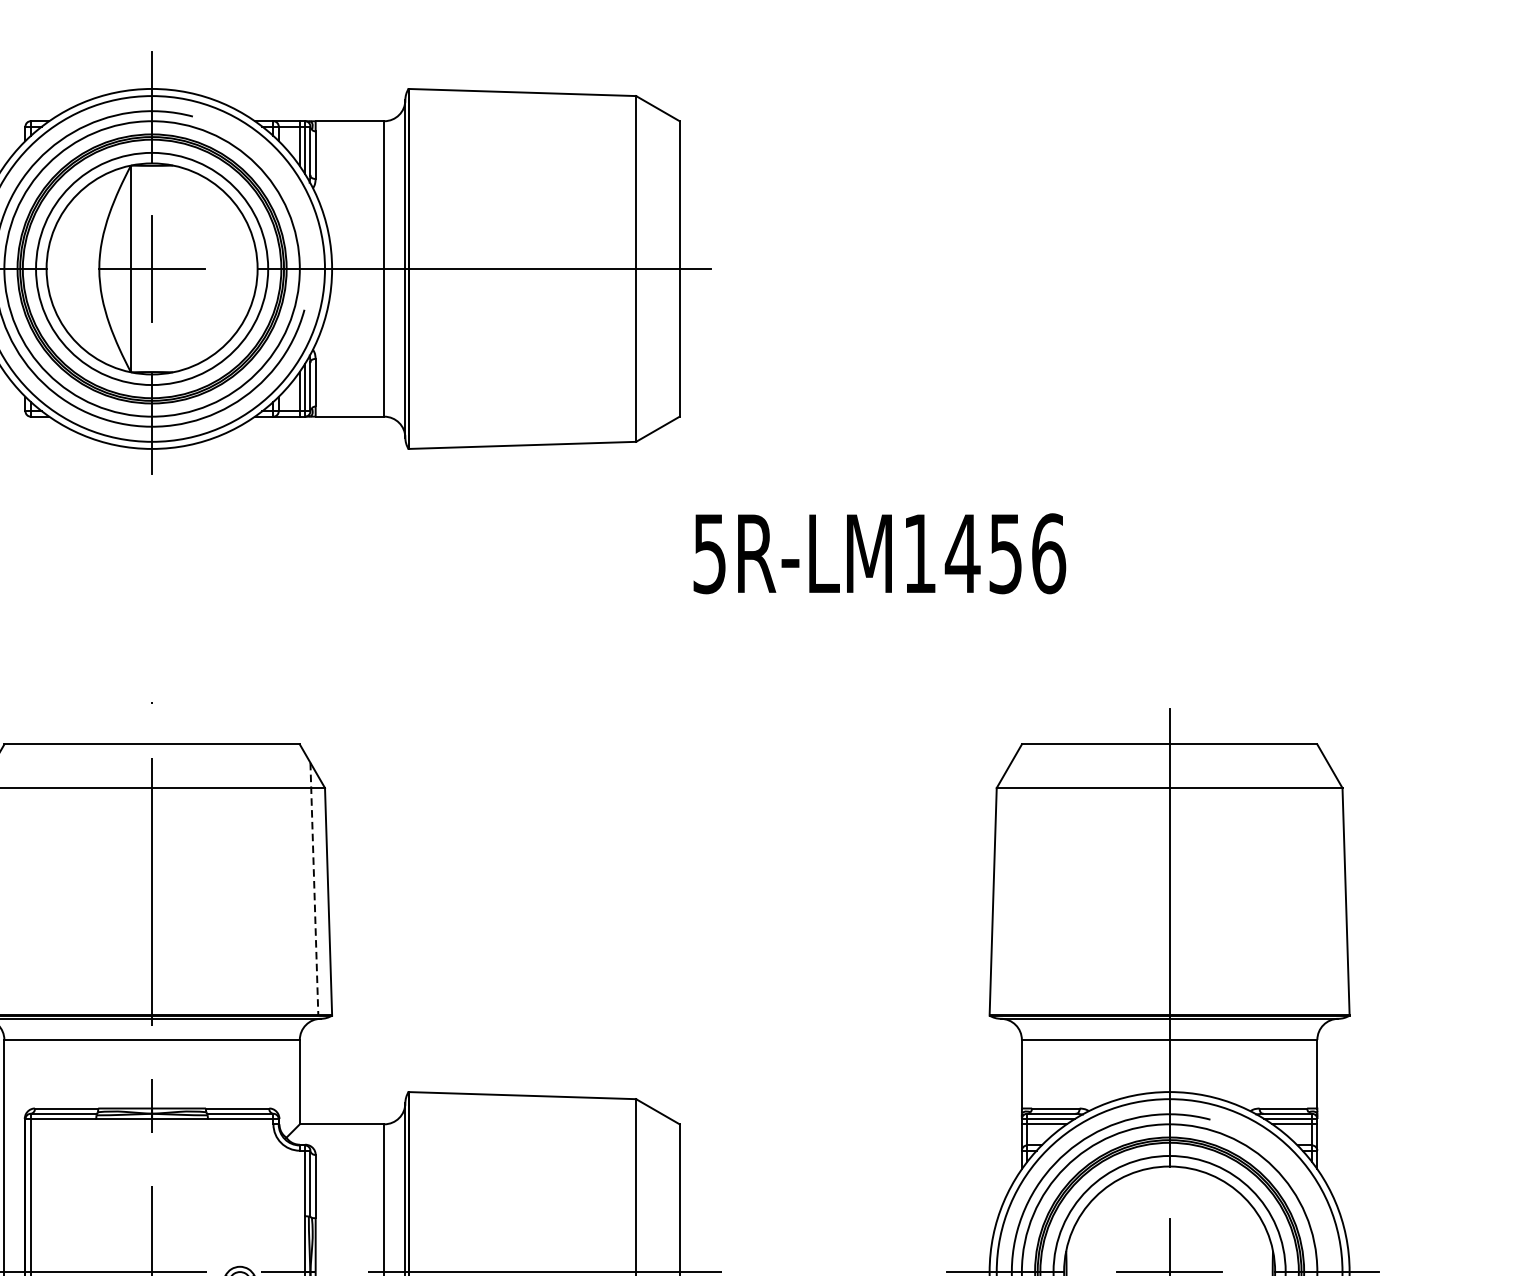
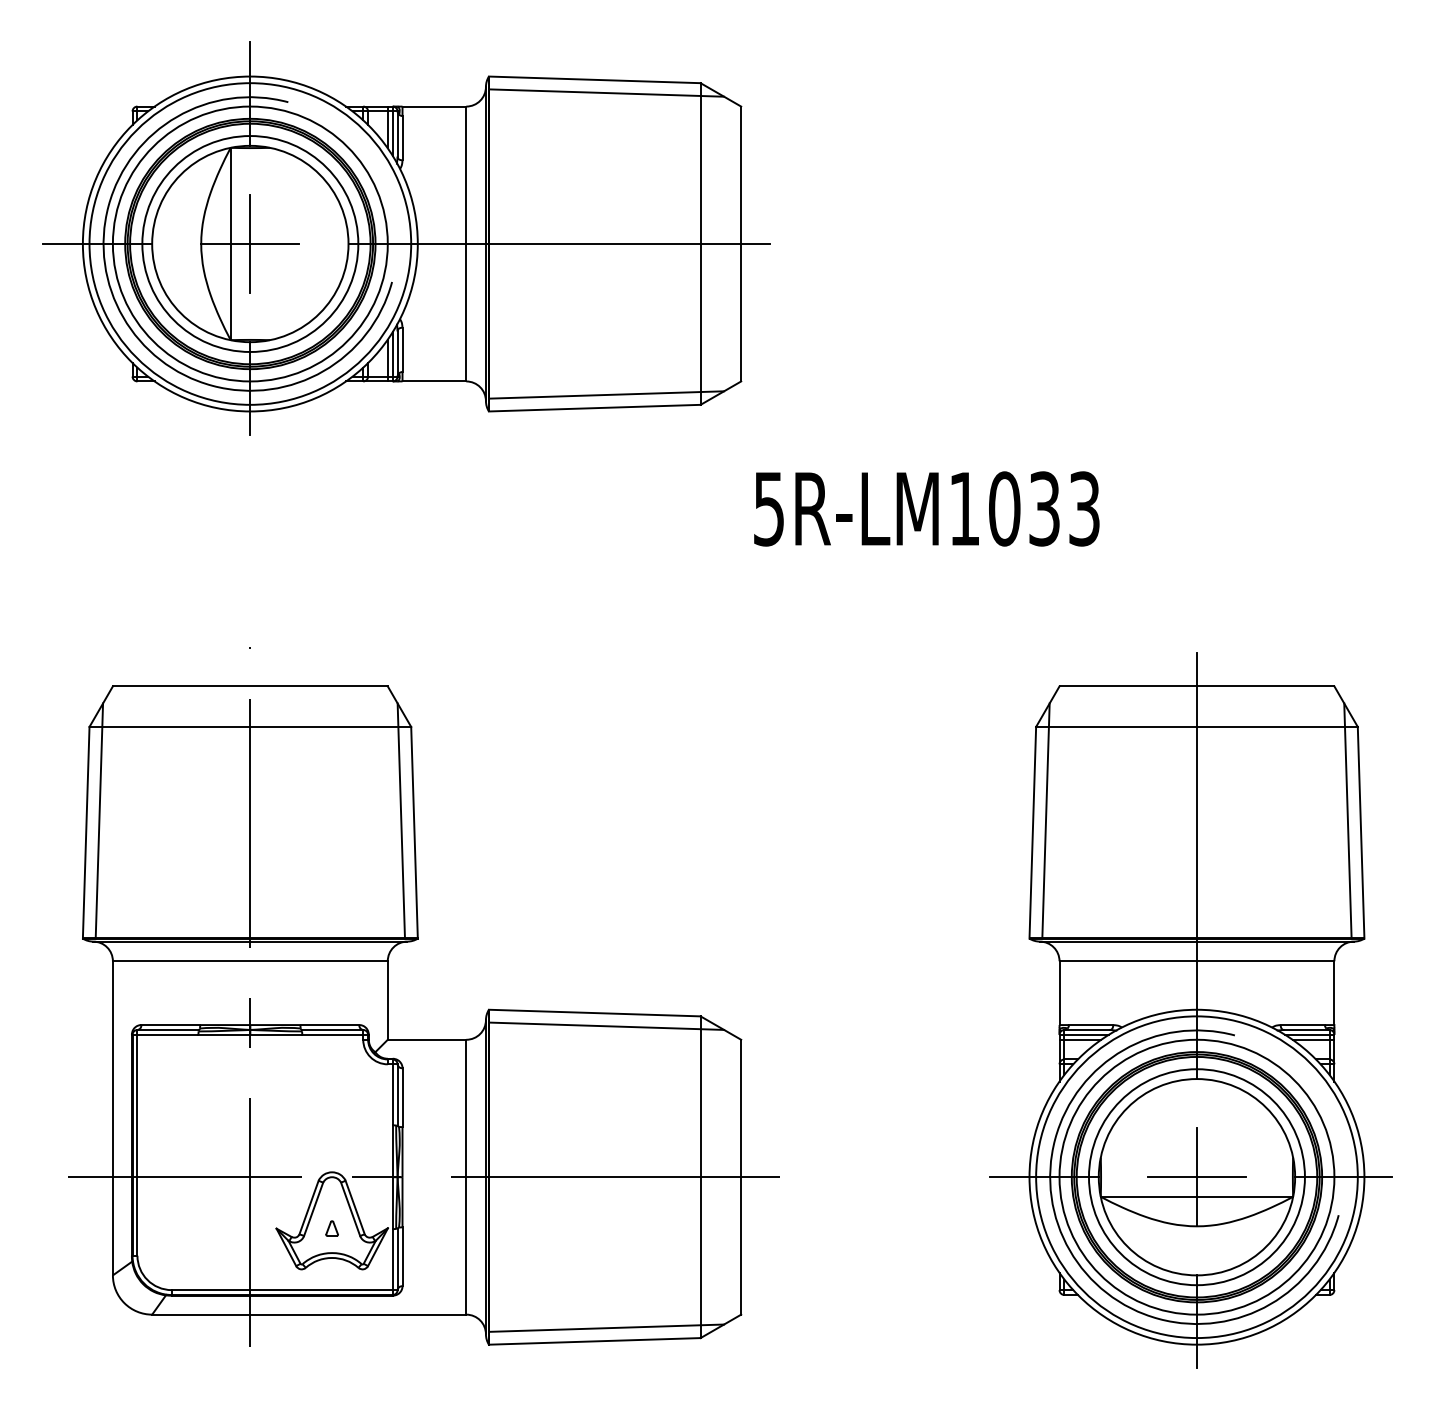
line: (534, 106) -> (606, 92), added
line: (534, 430) -> (606, 394), added
text: (1004, 553) -> (1043, 508), 5R-LM1456 -> 5R-LM1033
line: (314, 888) -> (401, 820), dashed -> solid
line: (1006, 888) -> (1045, 820), added
line: (1331, 888) -> (1347, 820), added
line: (534, 1108) -> (606, 1025), added

